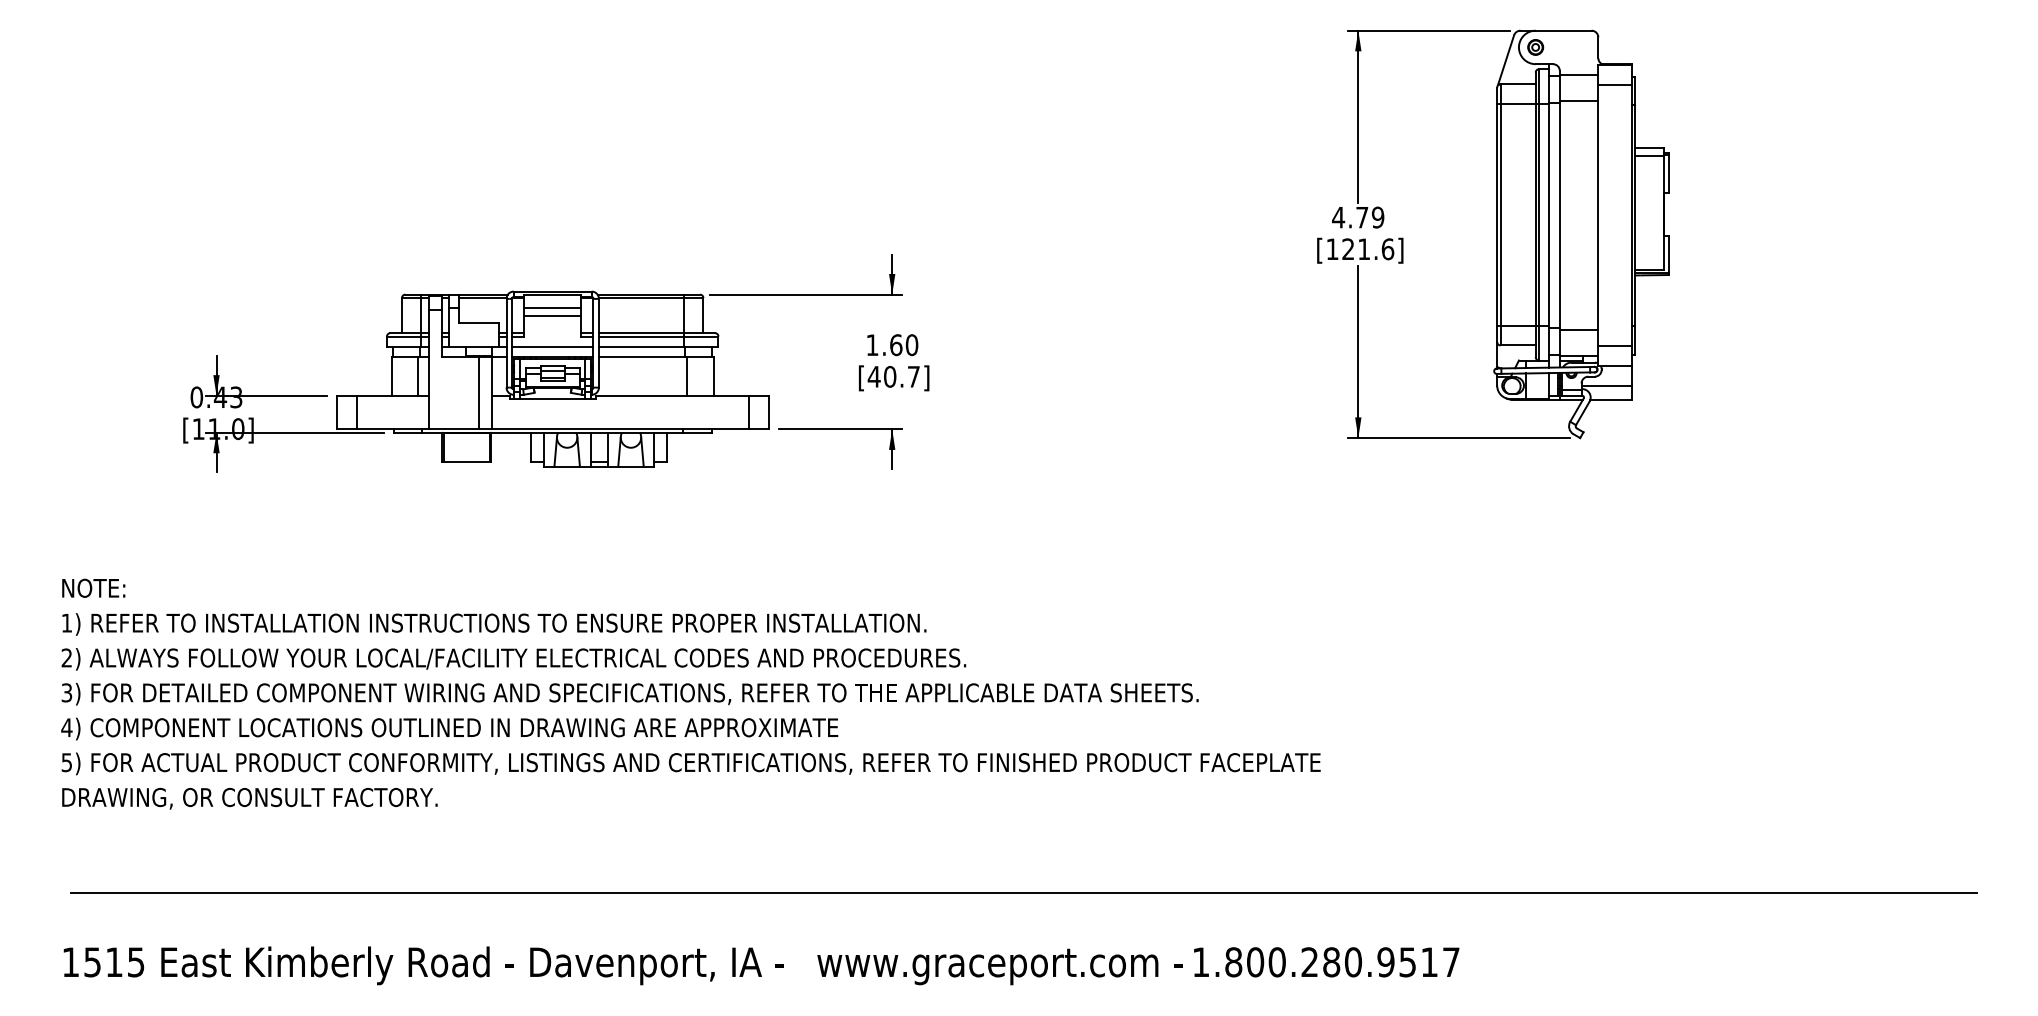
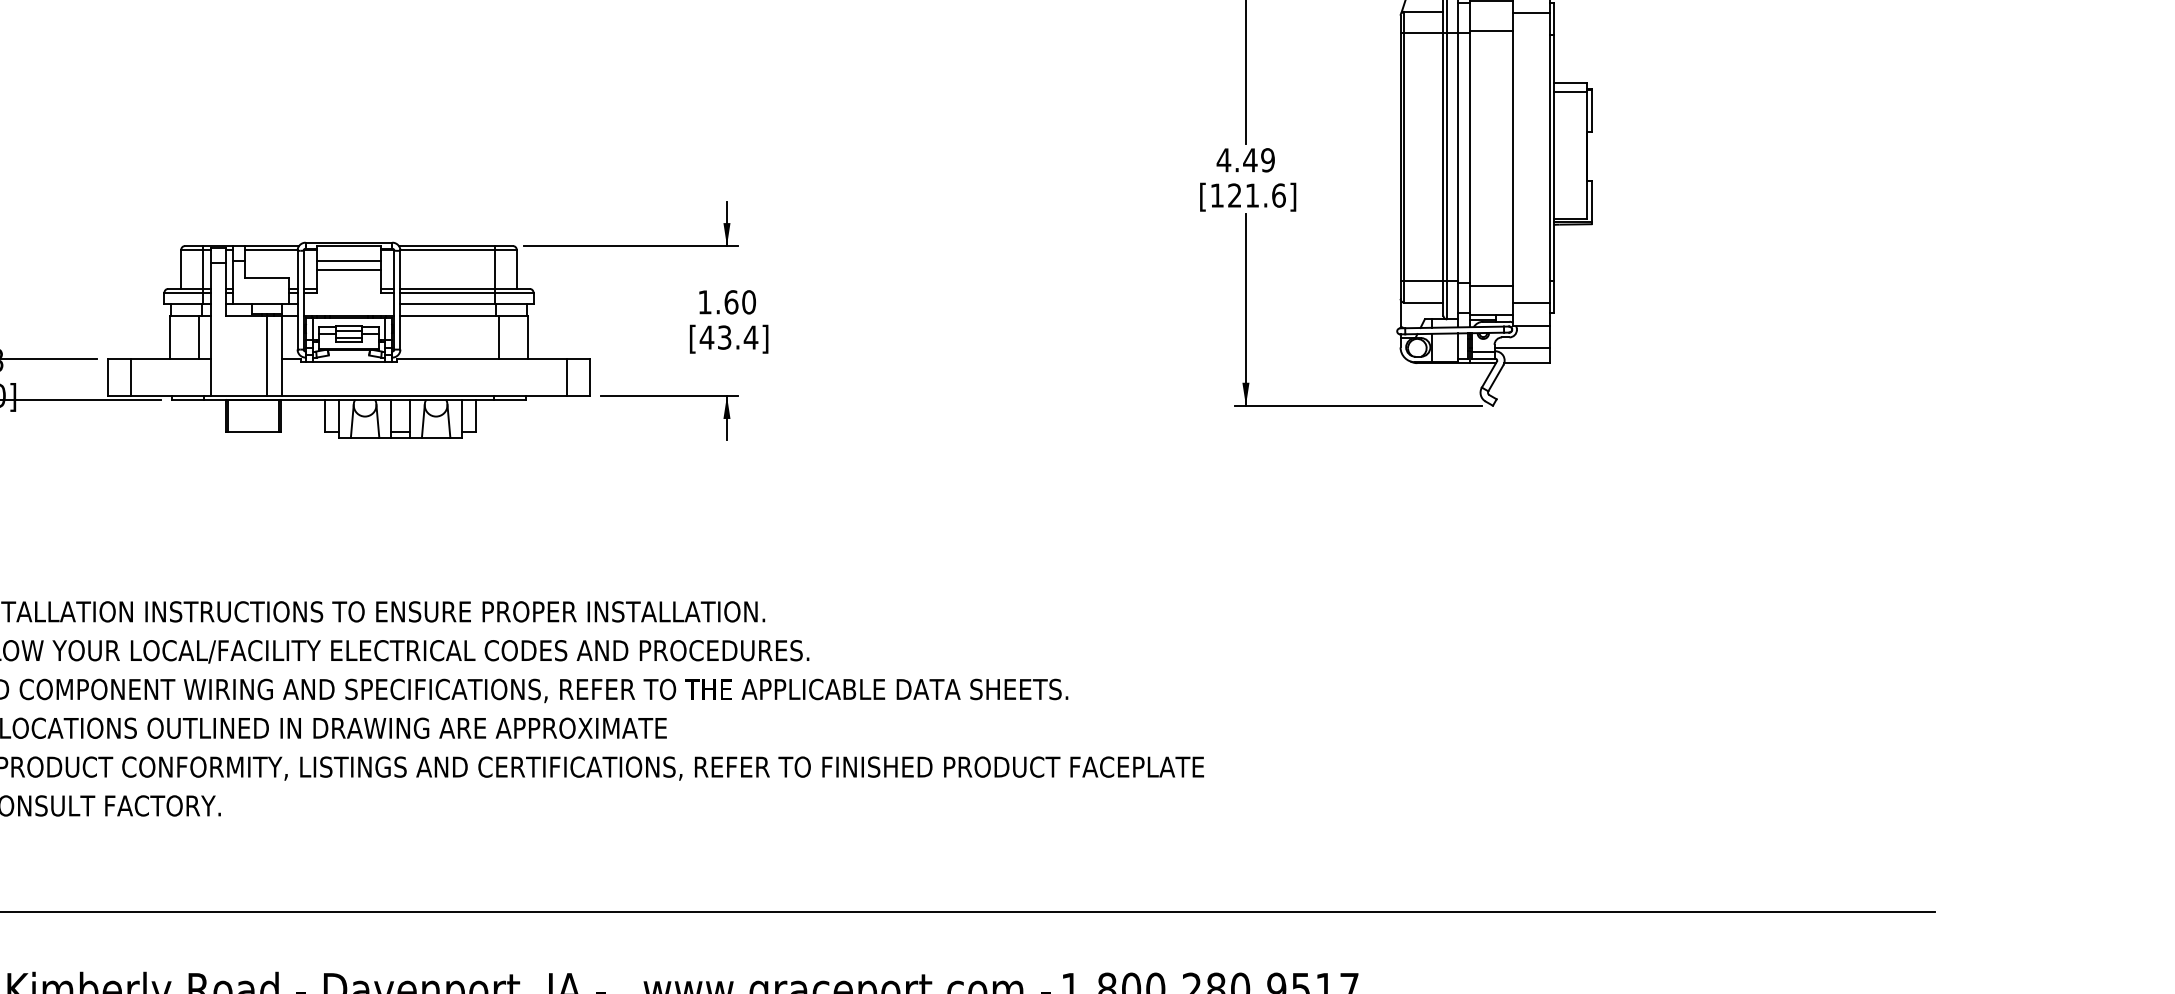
text: (1361, 217) -> (1249, 160), 4.79 -> 4.49
line: (552, 346) -> (348, 303), removed
text: (902, 376) -> (738, 337), [40.7] -> [43.4]

